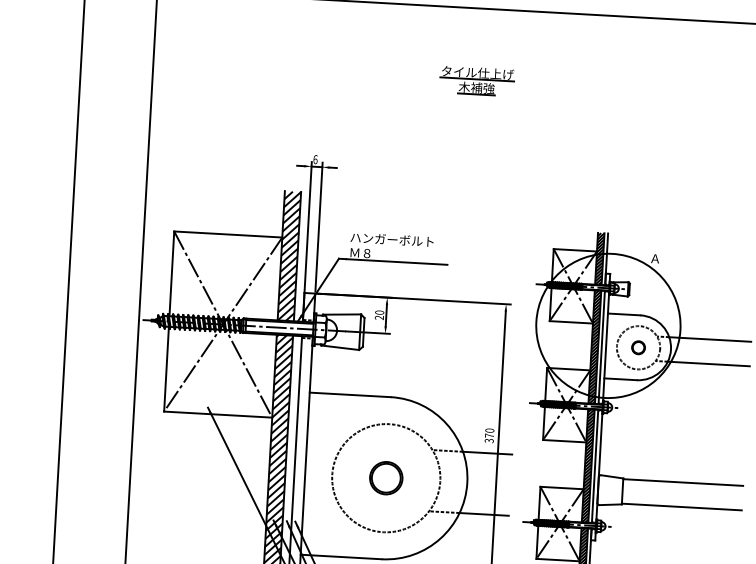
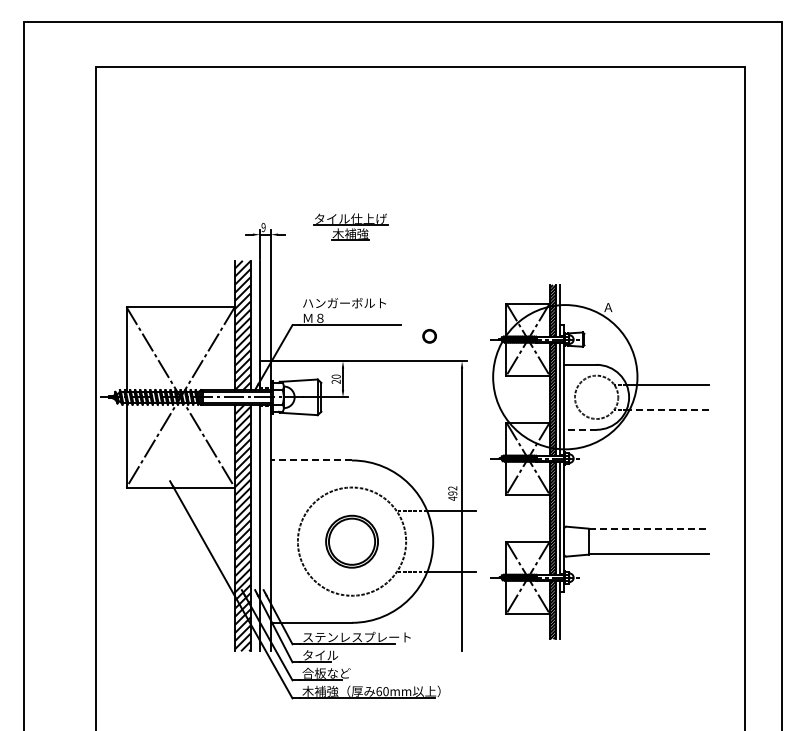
part: (477, 80) -> (350, 226), moved
text: (315, 159) -> (263, 227), 6 -> 9
circle: (638, 347) -> (429, 336), moved
line: (708, 363) -> (667, 409), solid -> dashed
line: (619, 378) -> (579, 429), solid -> dashed
line: (350, 394) -> (311, 460), solid -> dashed
text: (489, 435) -> (452, 493), 370 -> 492
part: (385, 478) -> (351, 541), size x1.6
line: (683, 482) -> (649, 529), solid -> dashed

